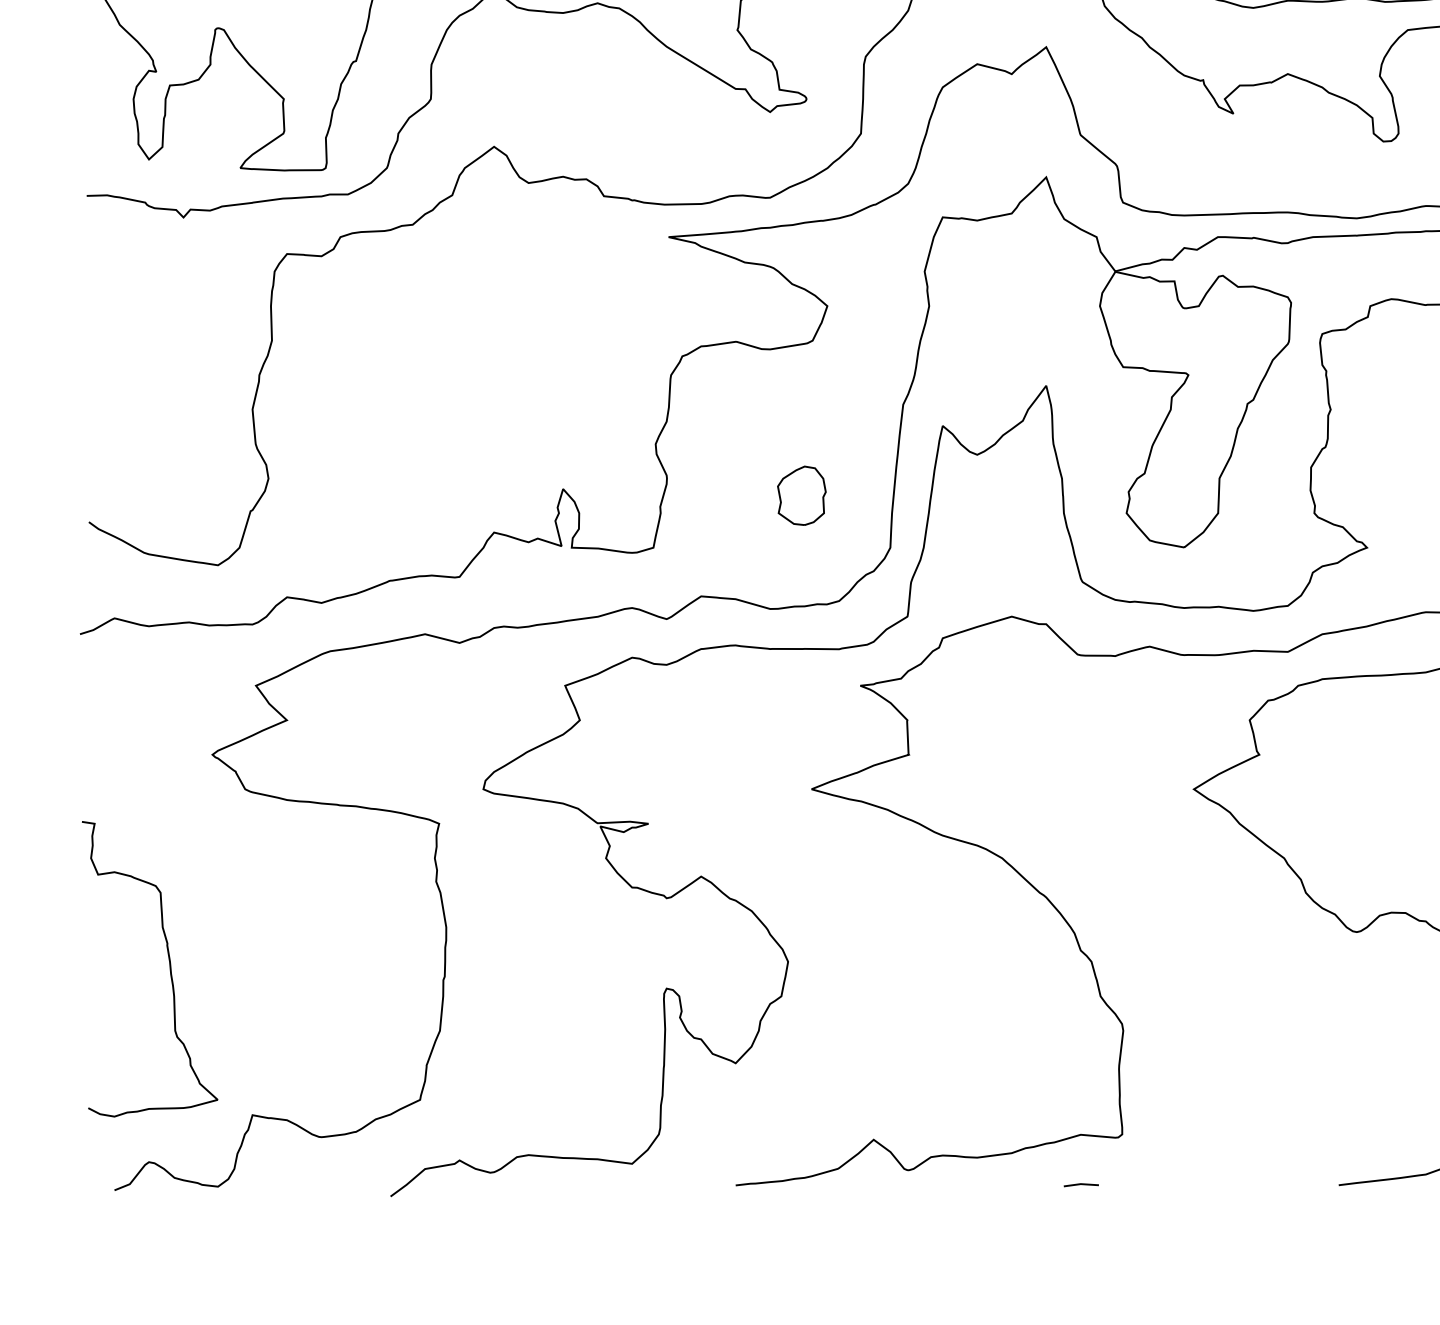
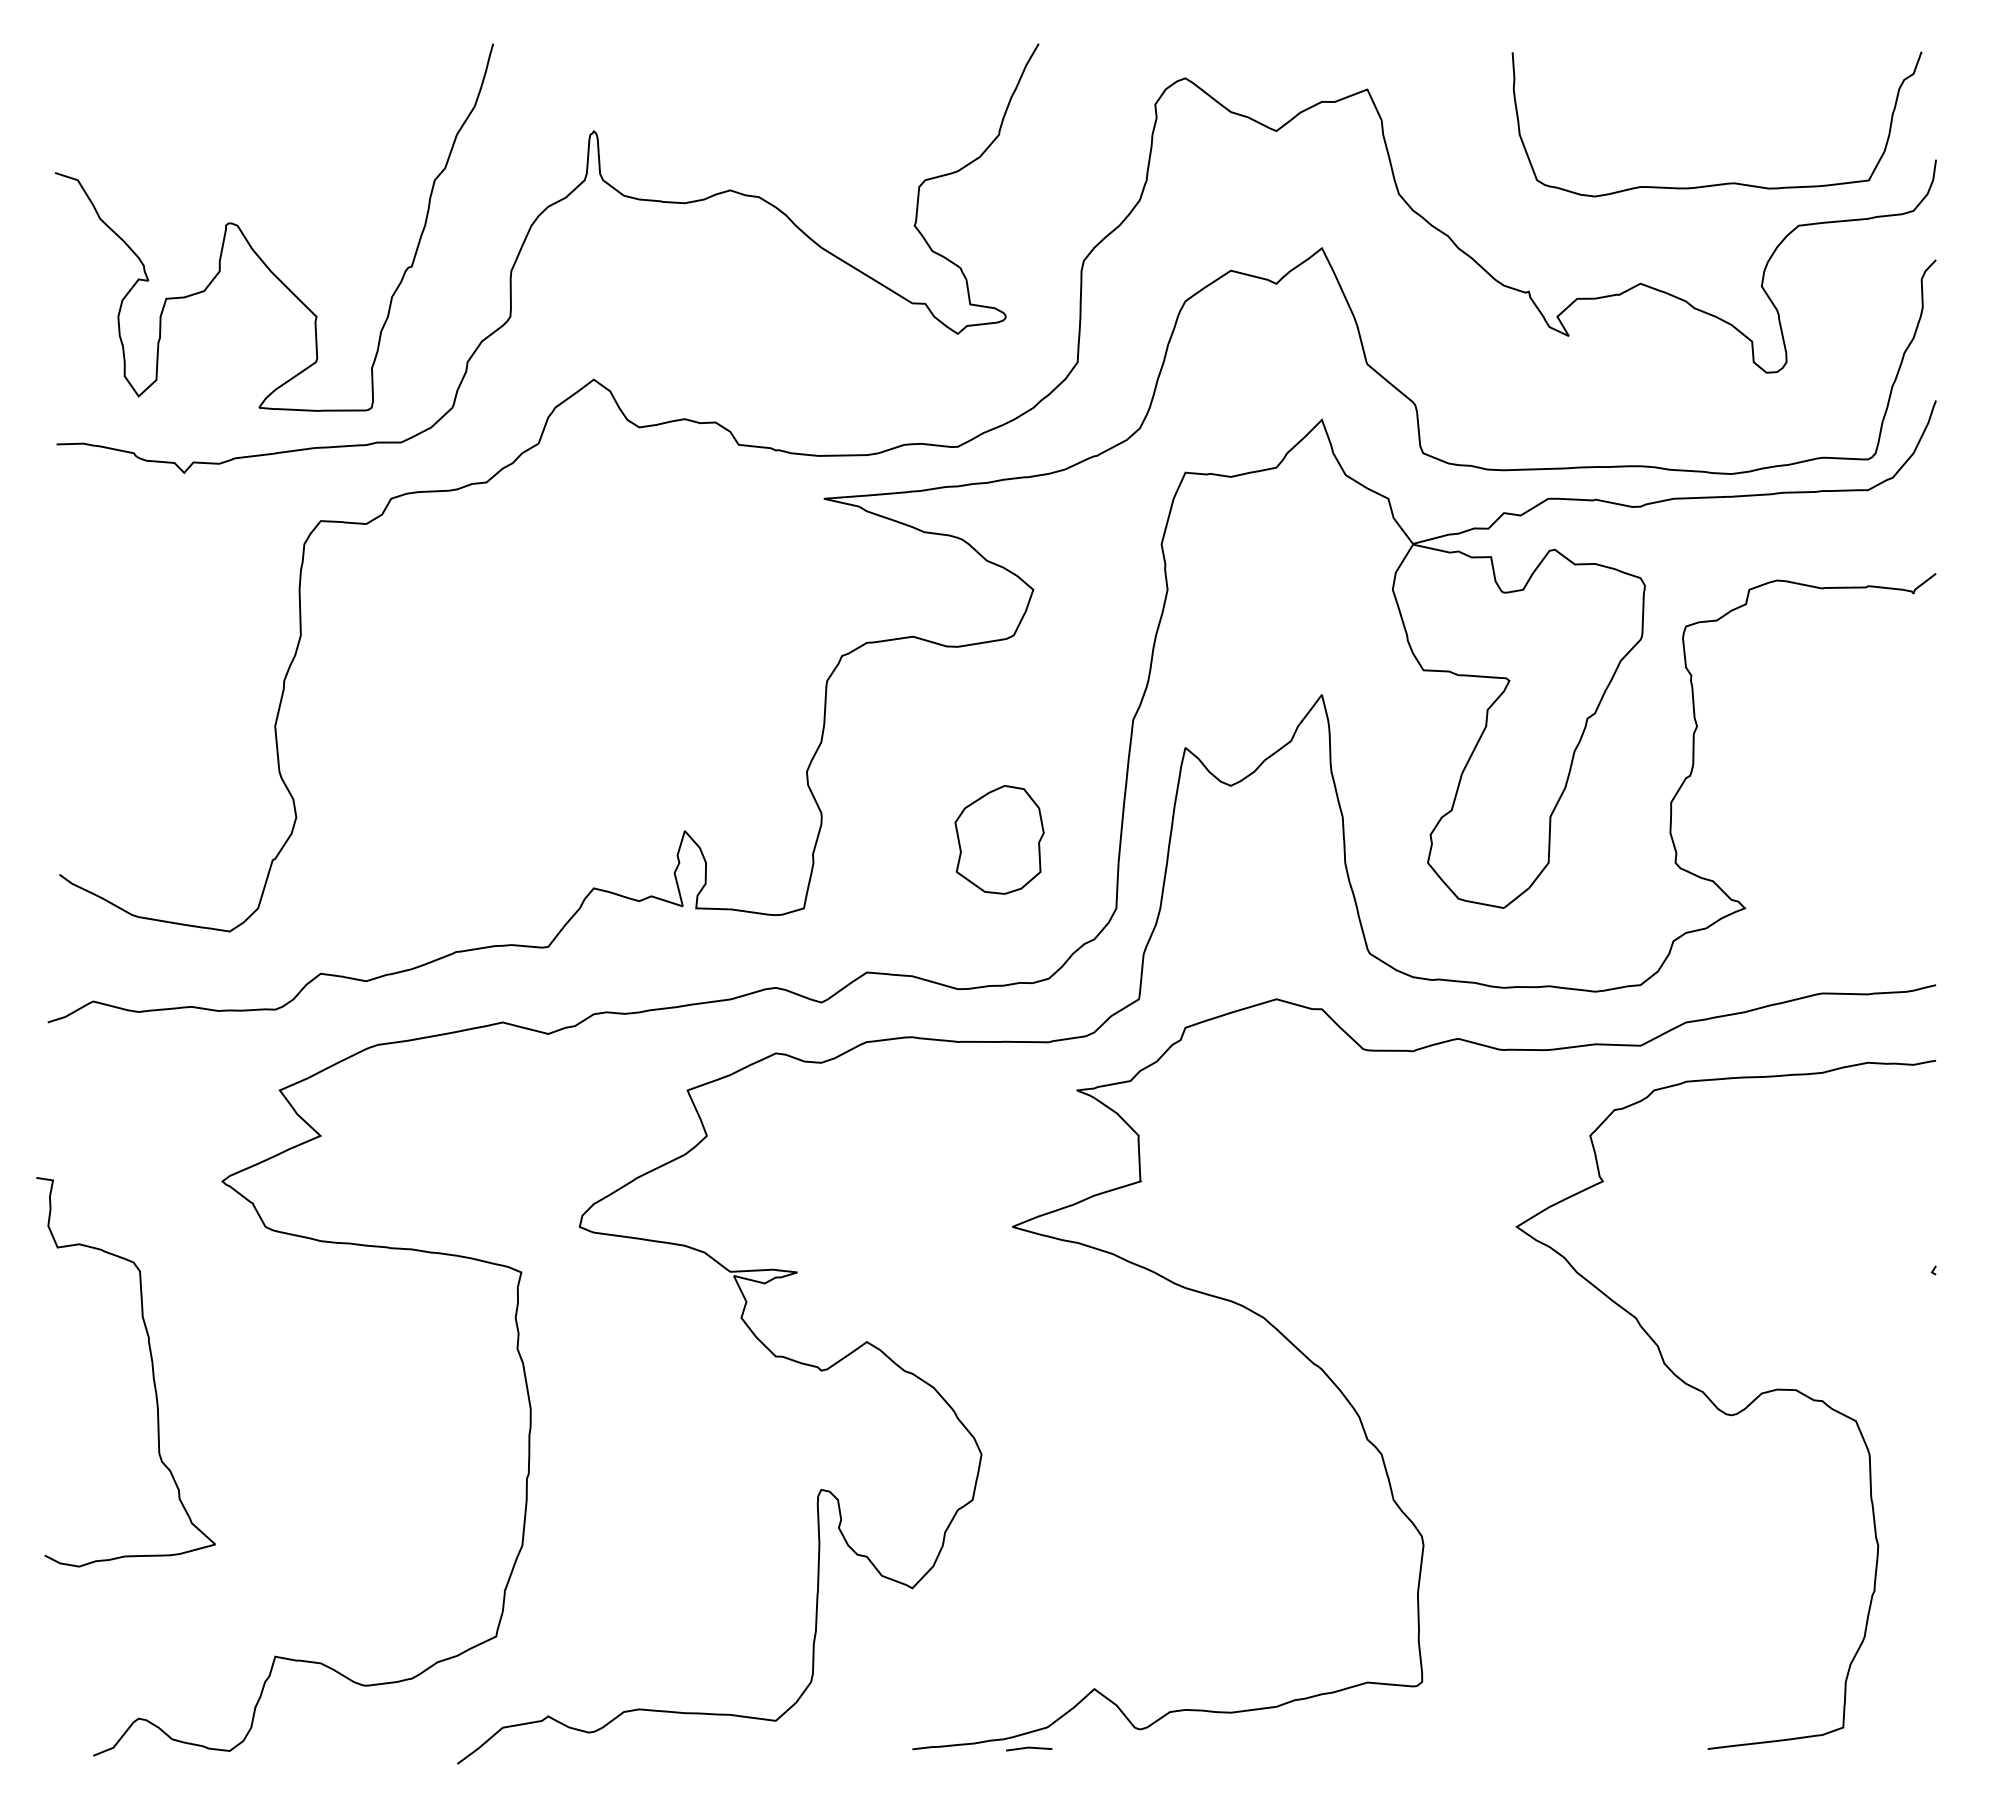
part: (801, 495) -> (999, 839), size x1.4
curve: (169, 964) -> (151, 1366), moved
line: (1081, 1184) -> (1029, 1748), moved

